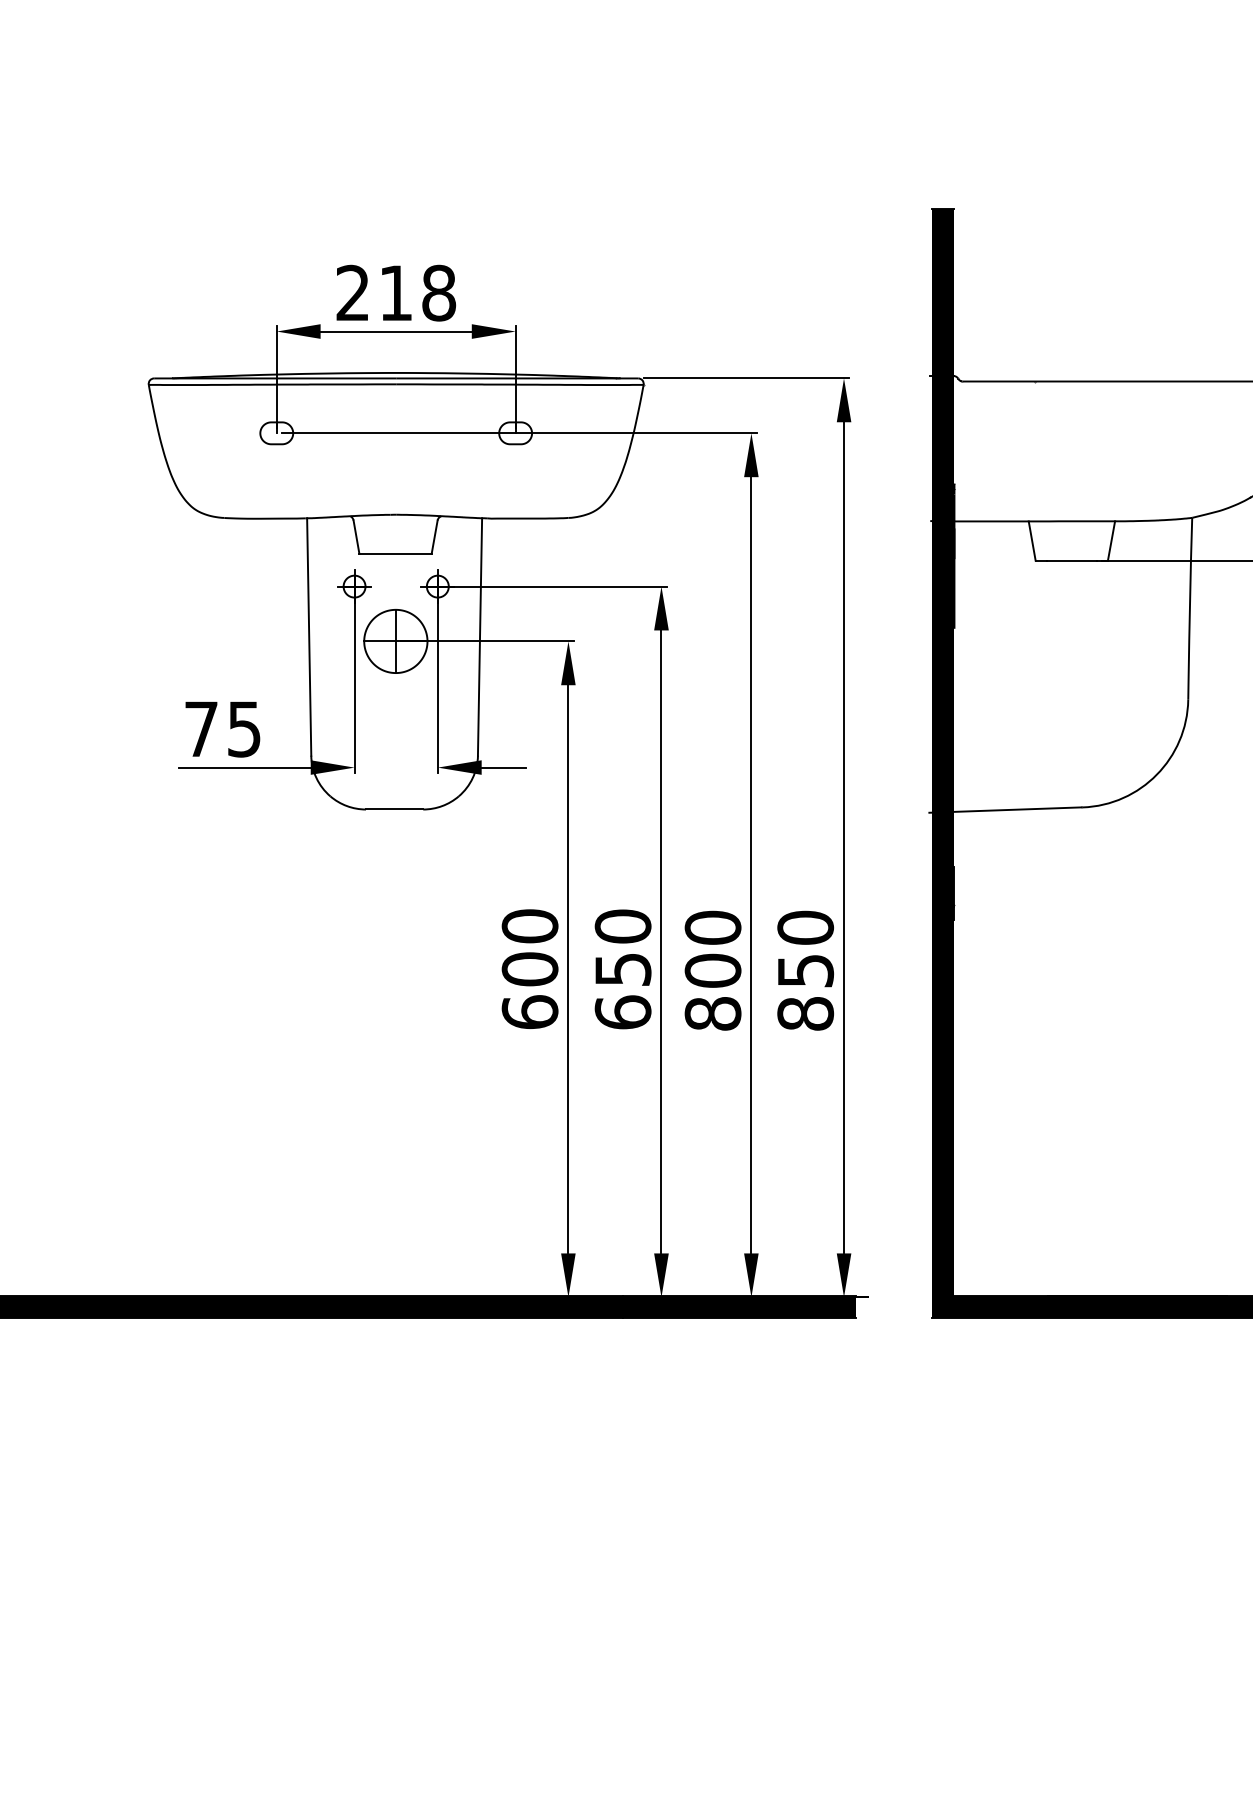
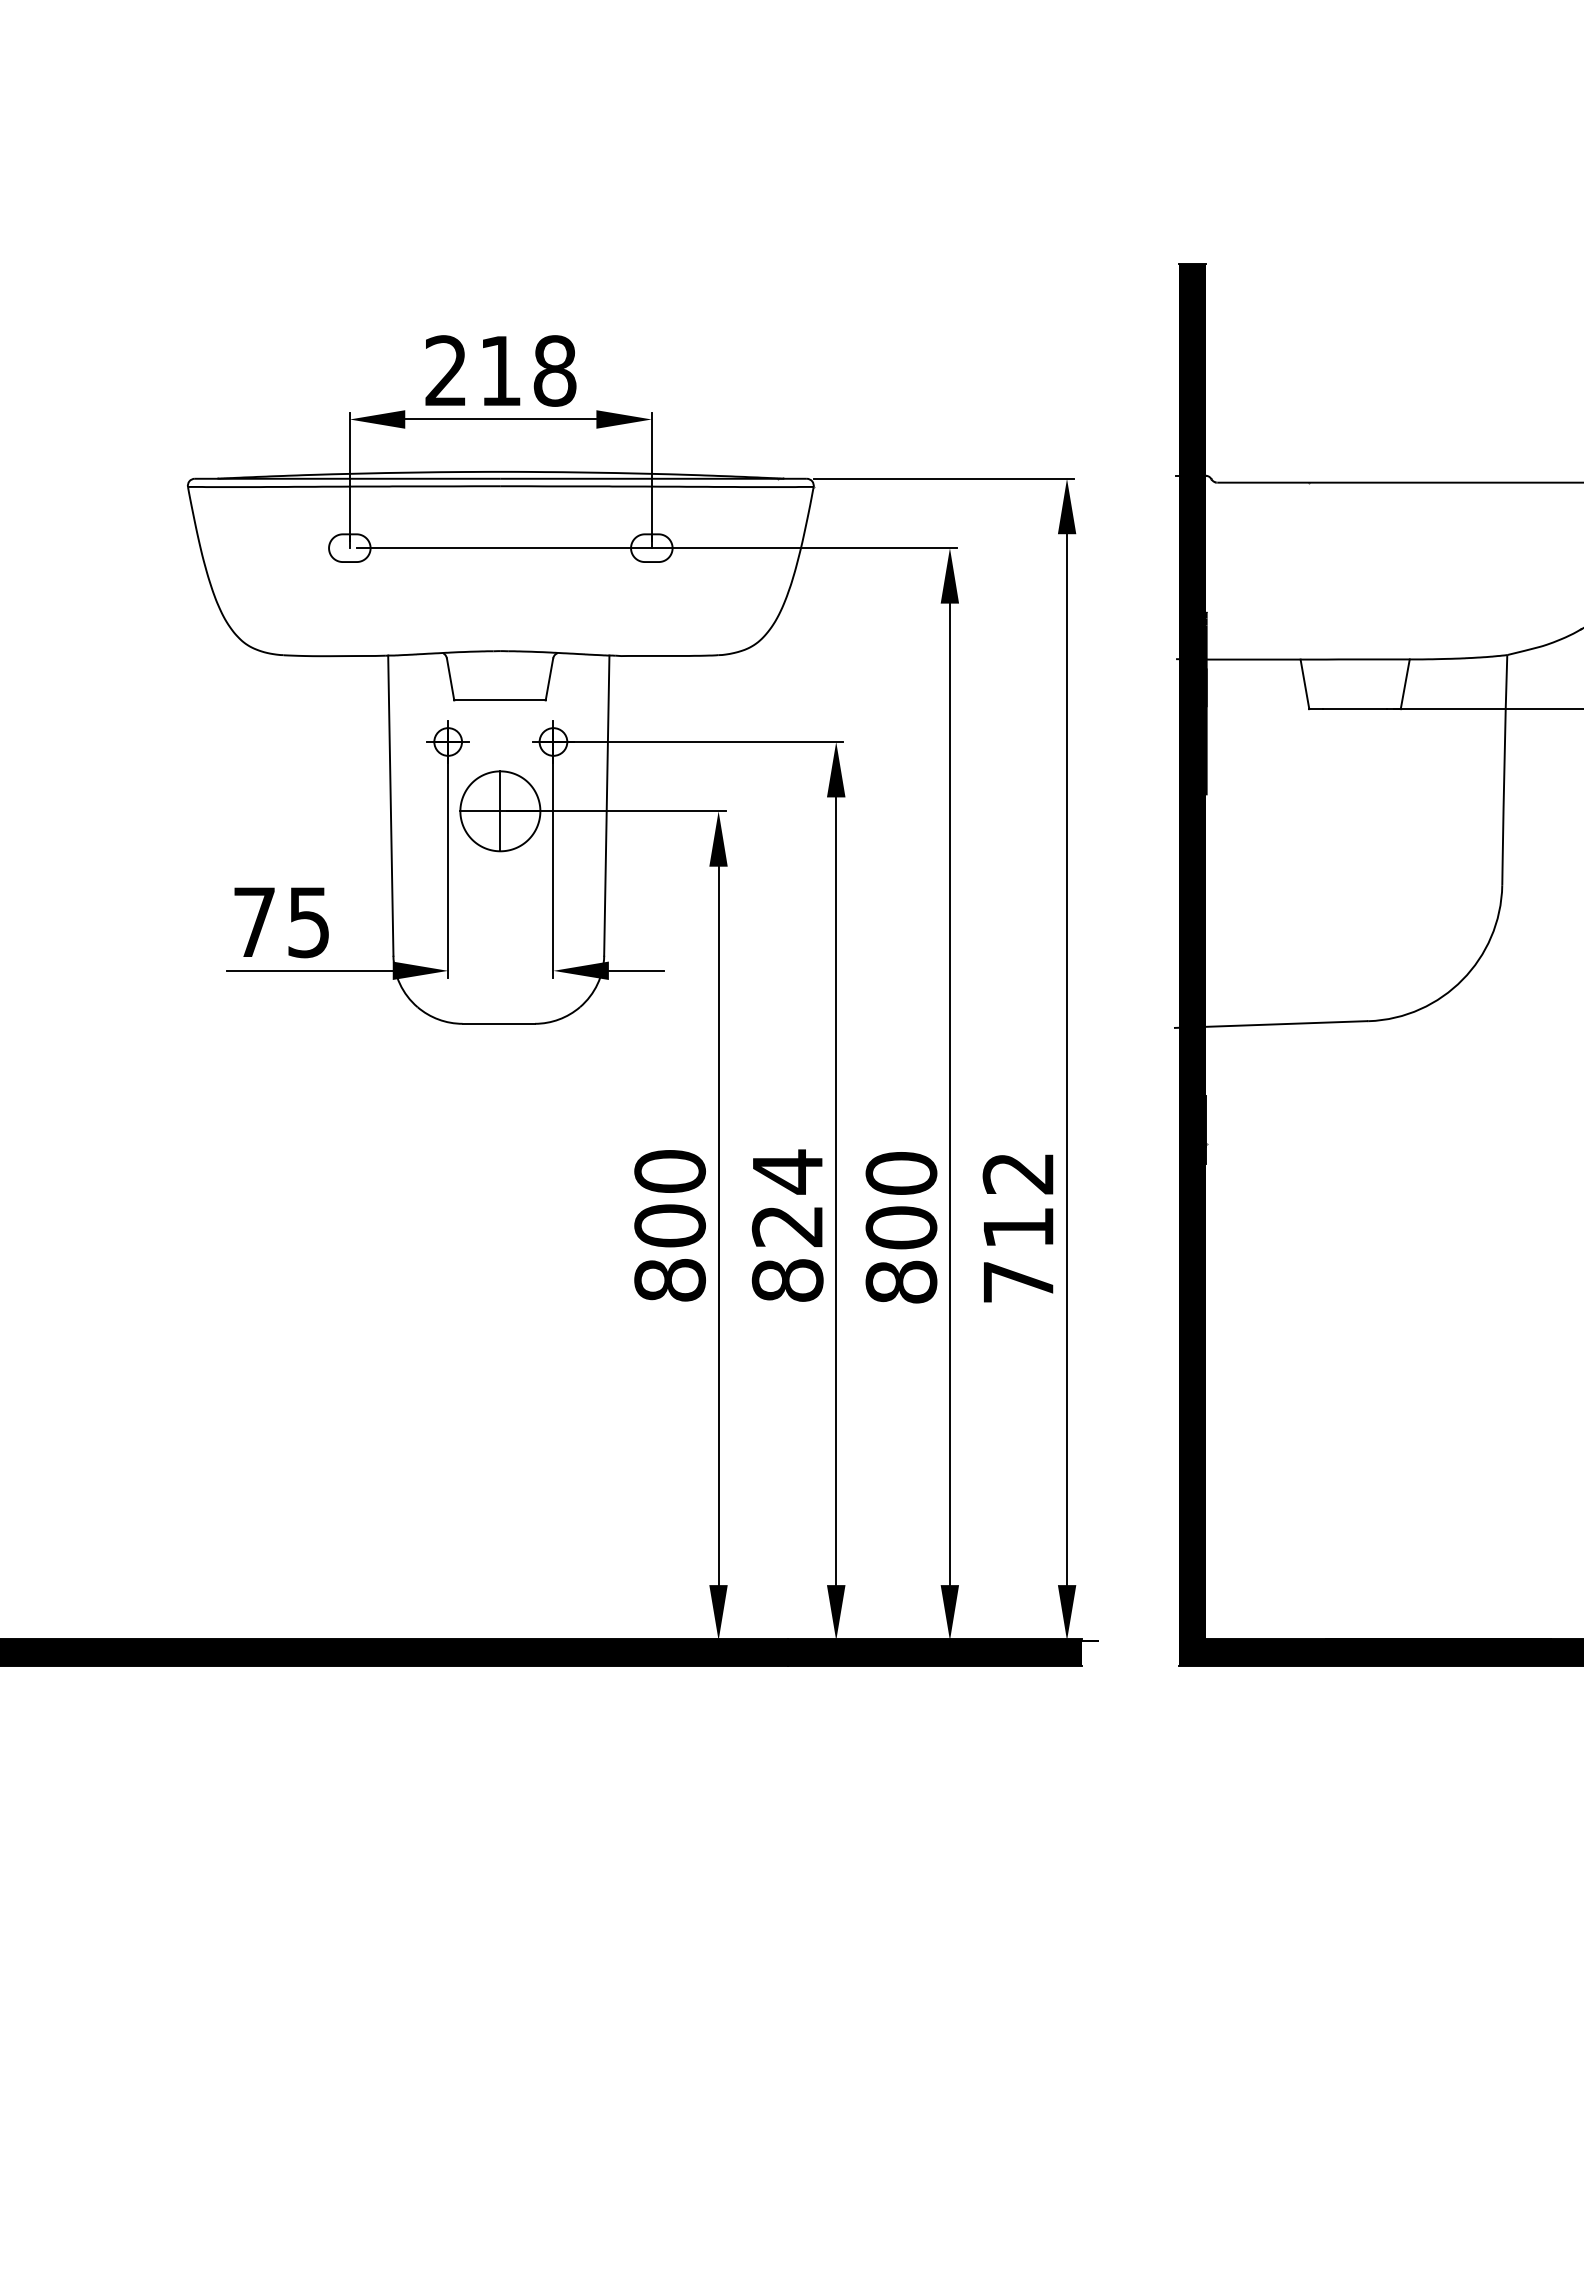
text: (622, 969) -> (787, 1225), 650 -> 824
text: (805, 970) -> (1018, 1227), 850 -> 712
text: (529, 1011) -> (669, 1279), 600 -> 800

